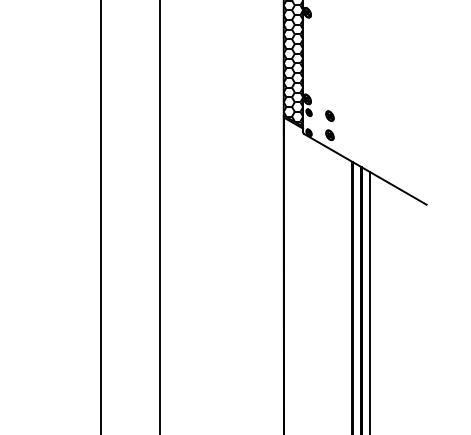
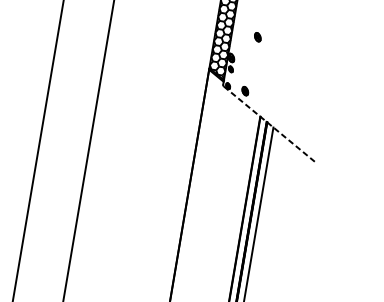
part: (329, 115) -> (257, 36), moved
line: (365, 169) -> (270, 124), solid -> dashed

